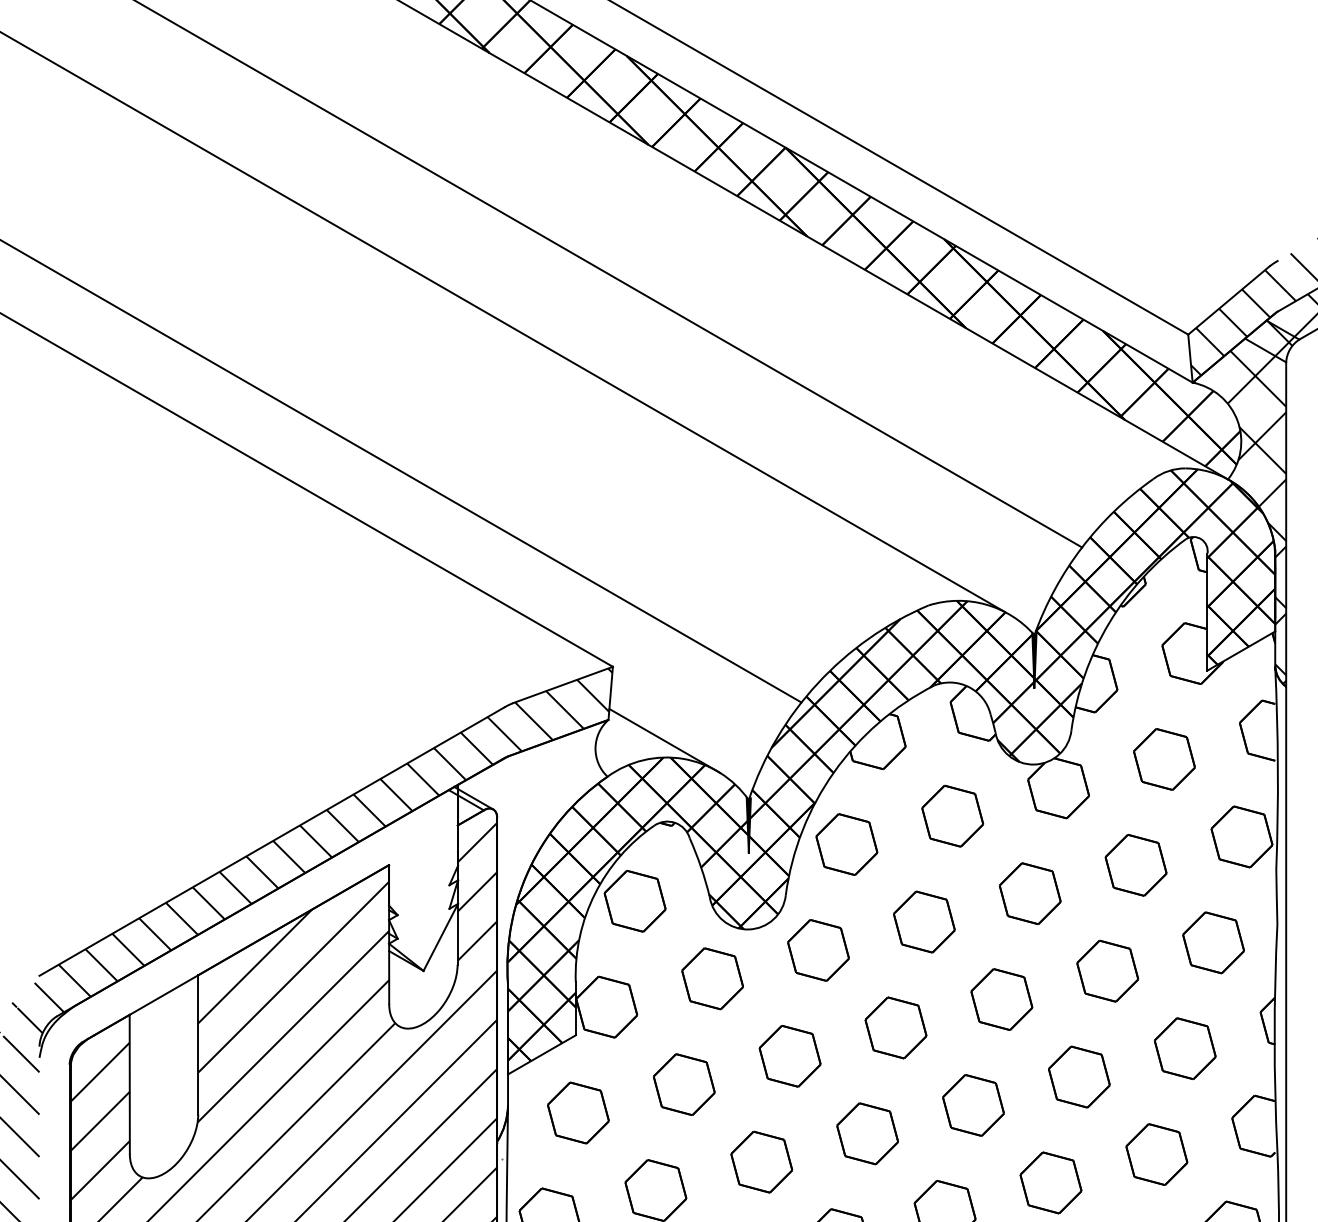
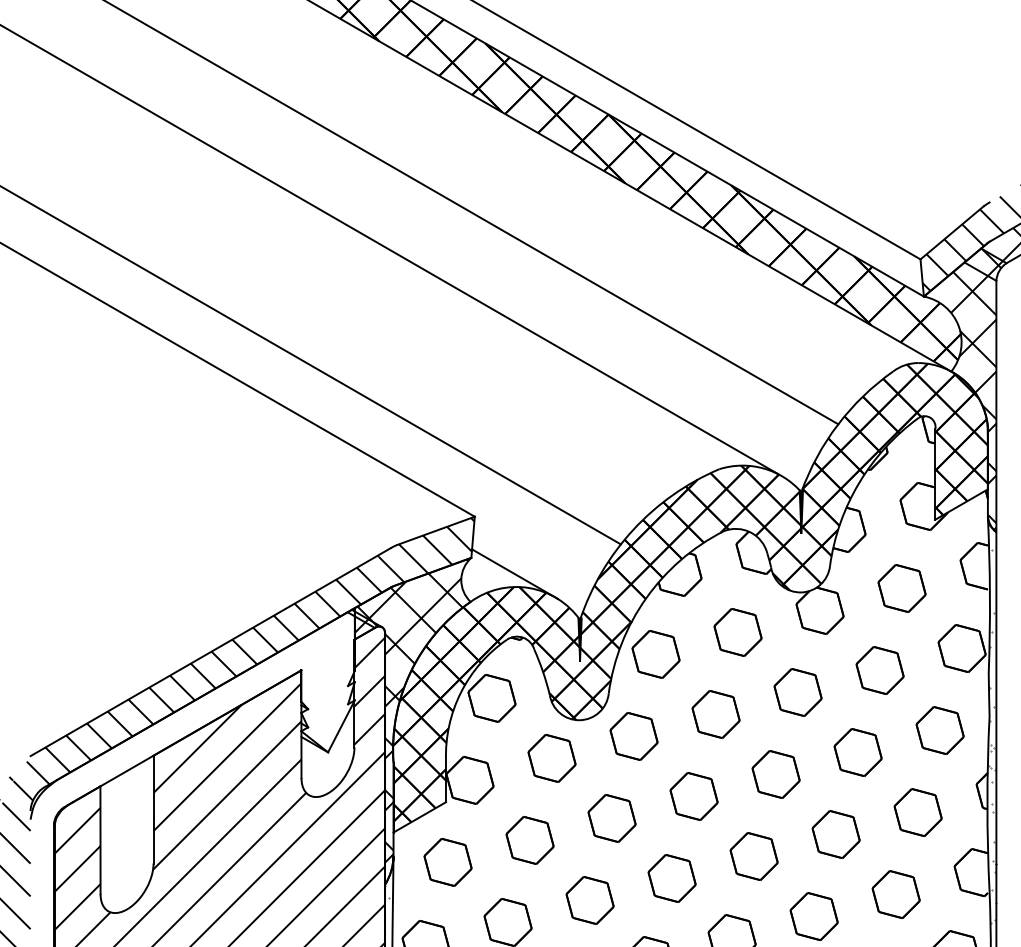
hatch: (531, 917) -> (411, 710), added
hatch: (1280, 934) -> (991, 724), added

